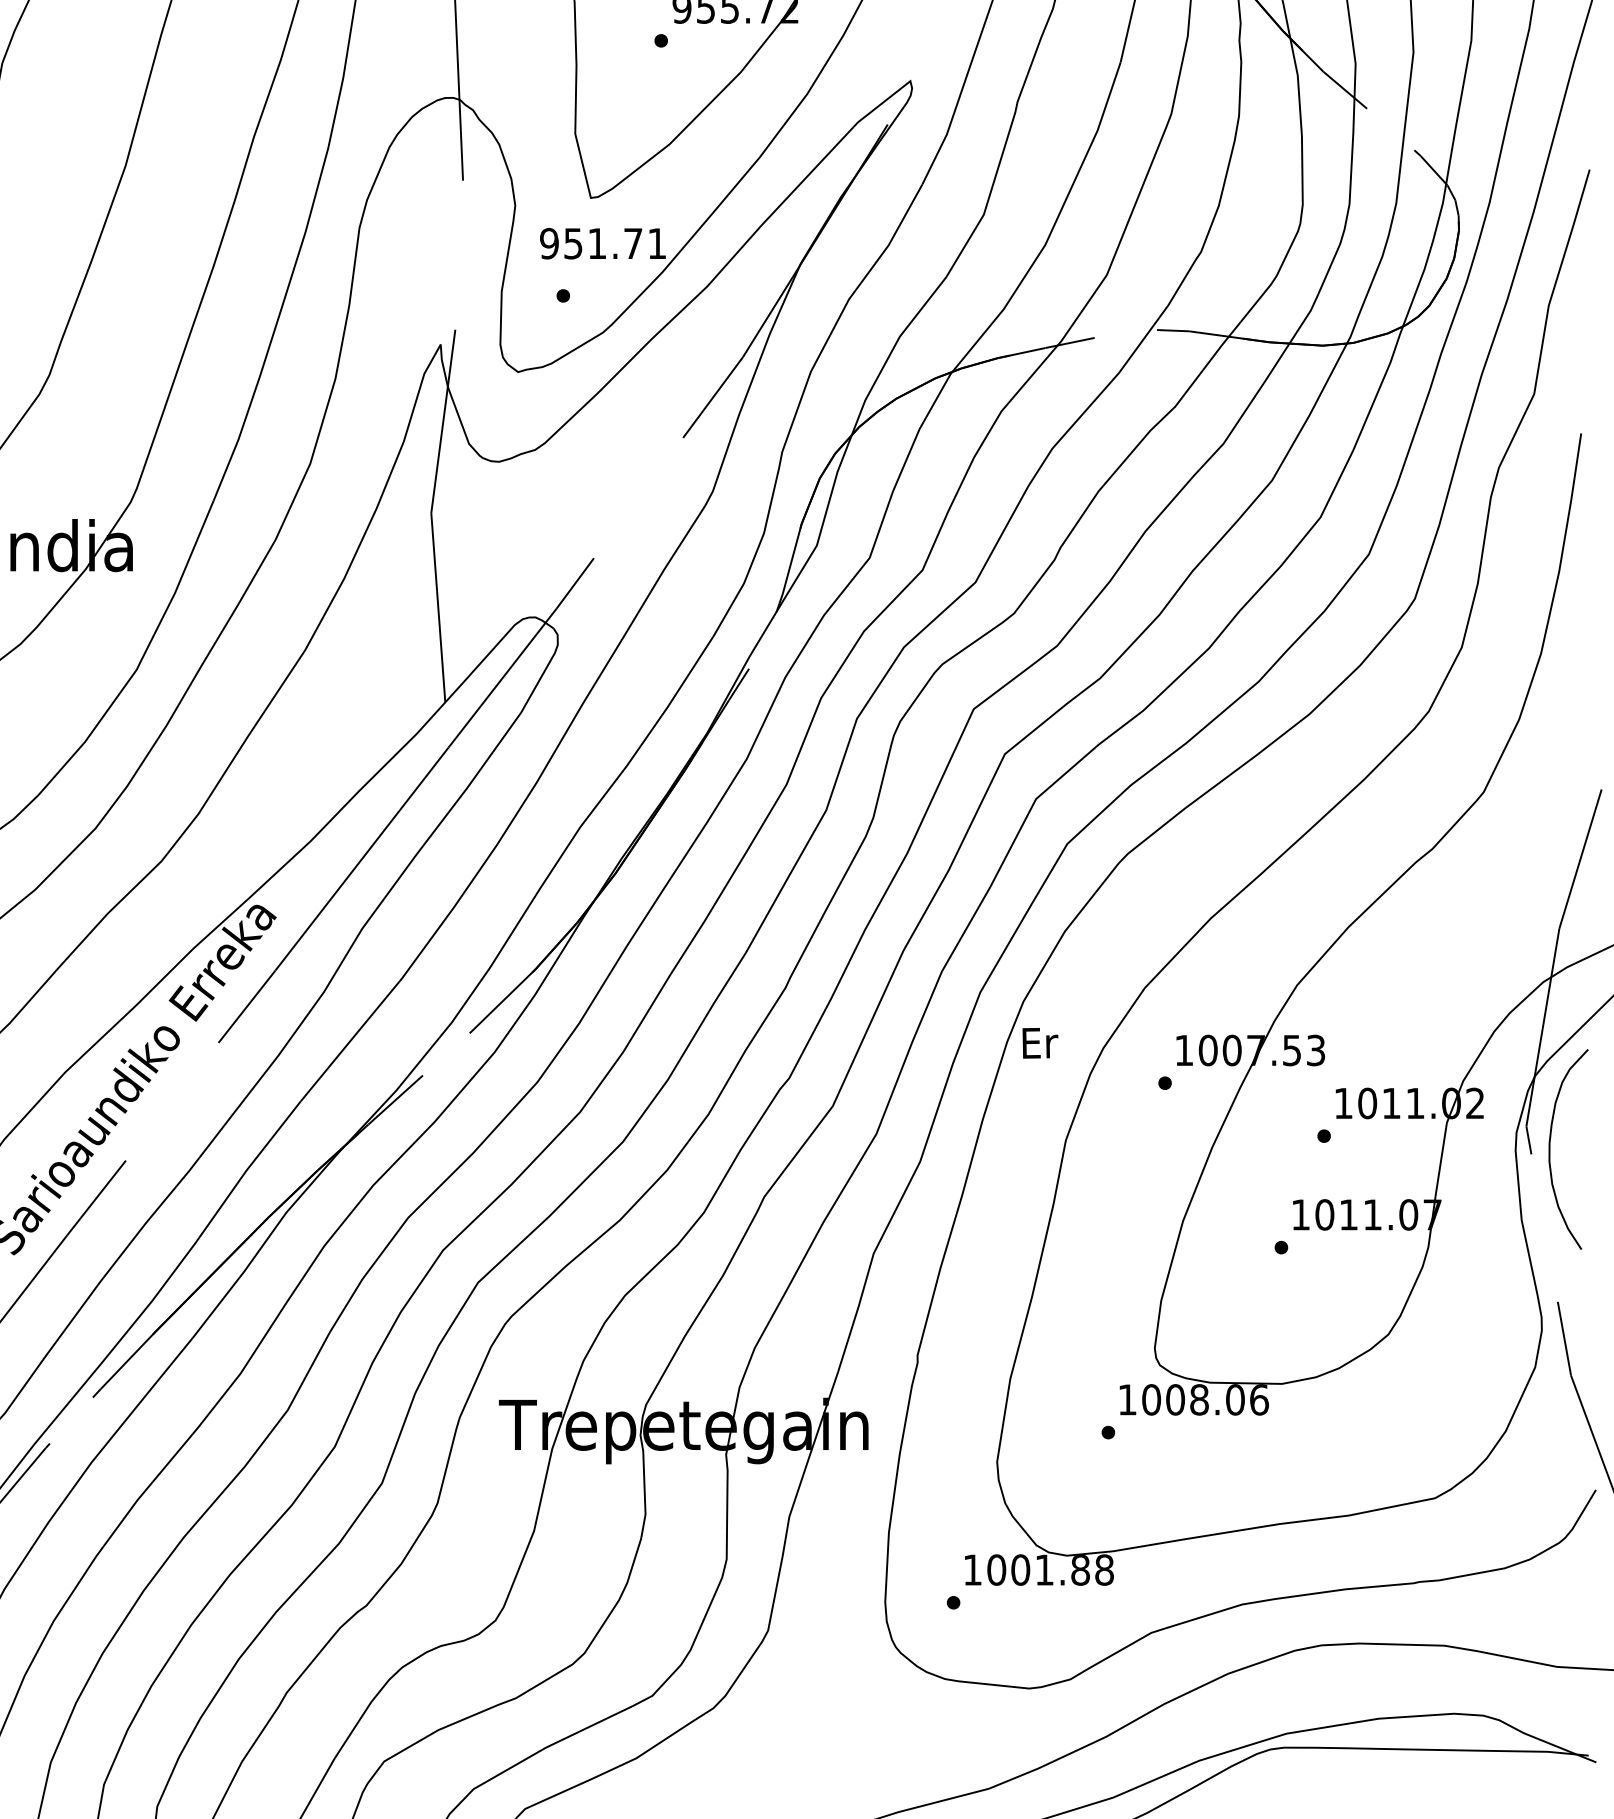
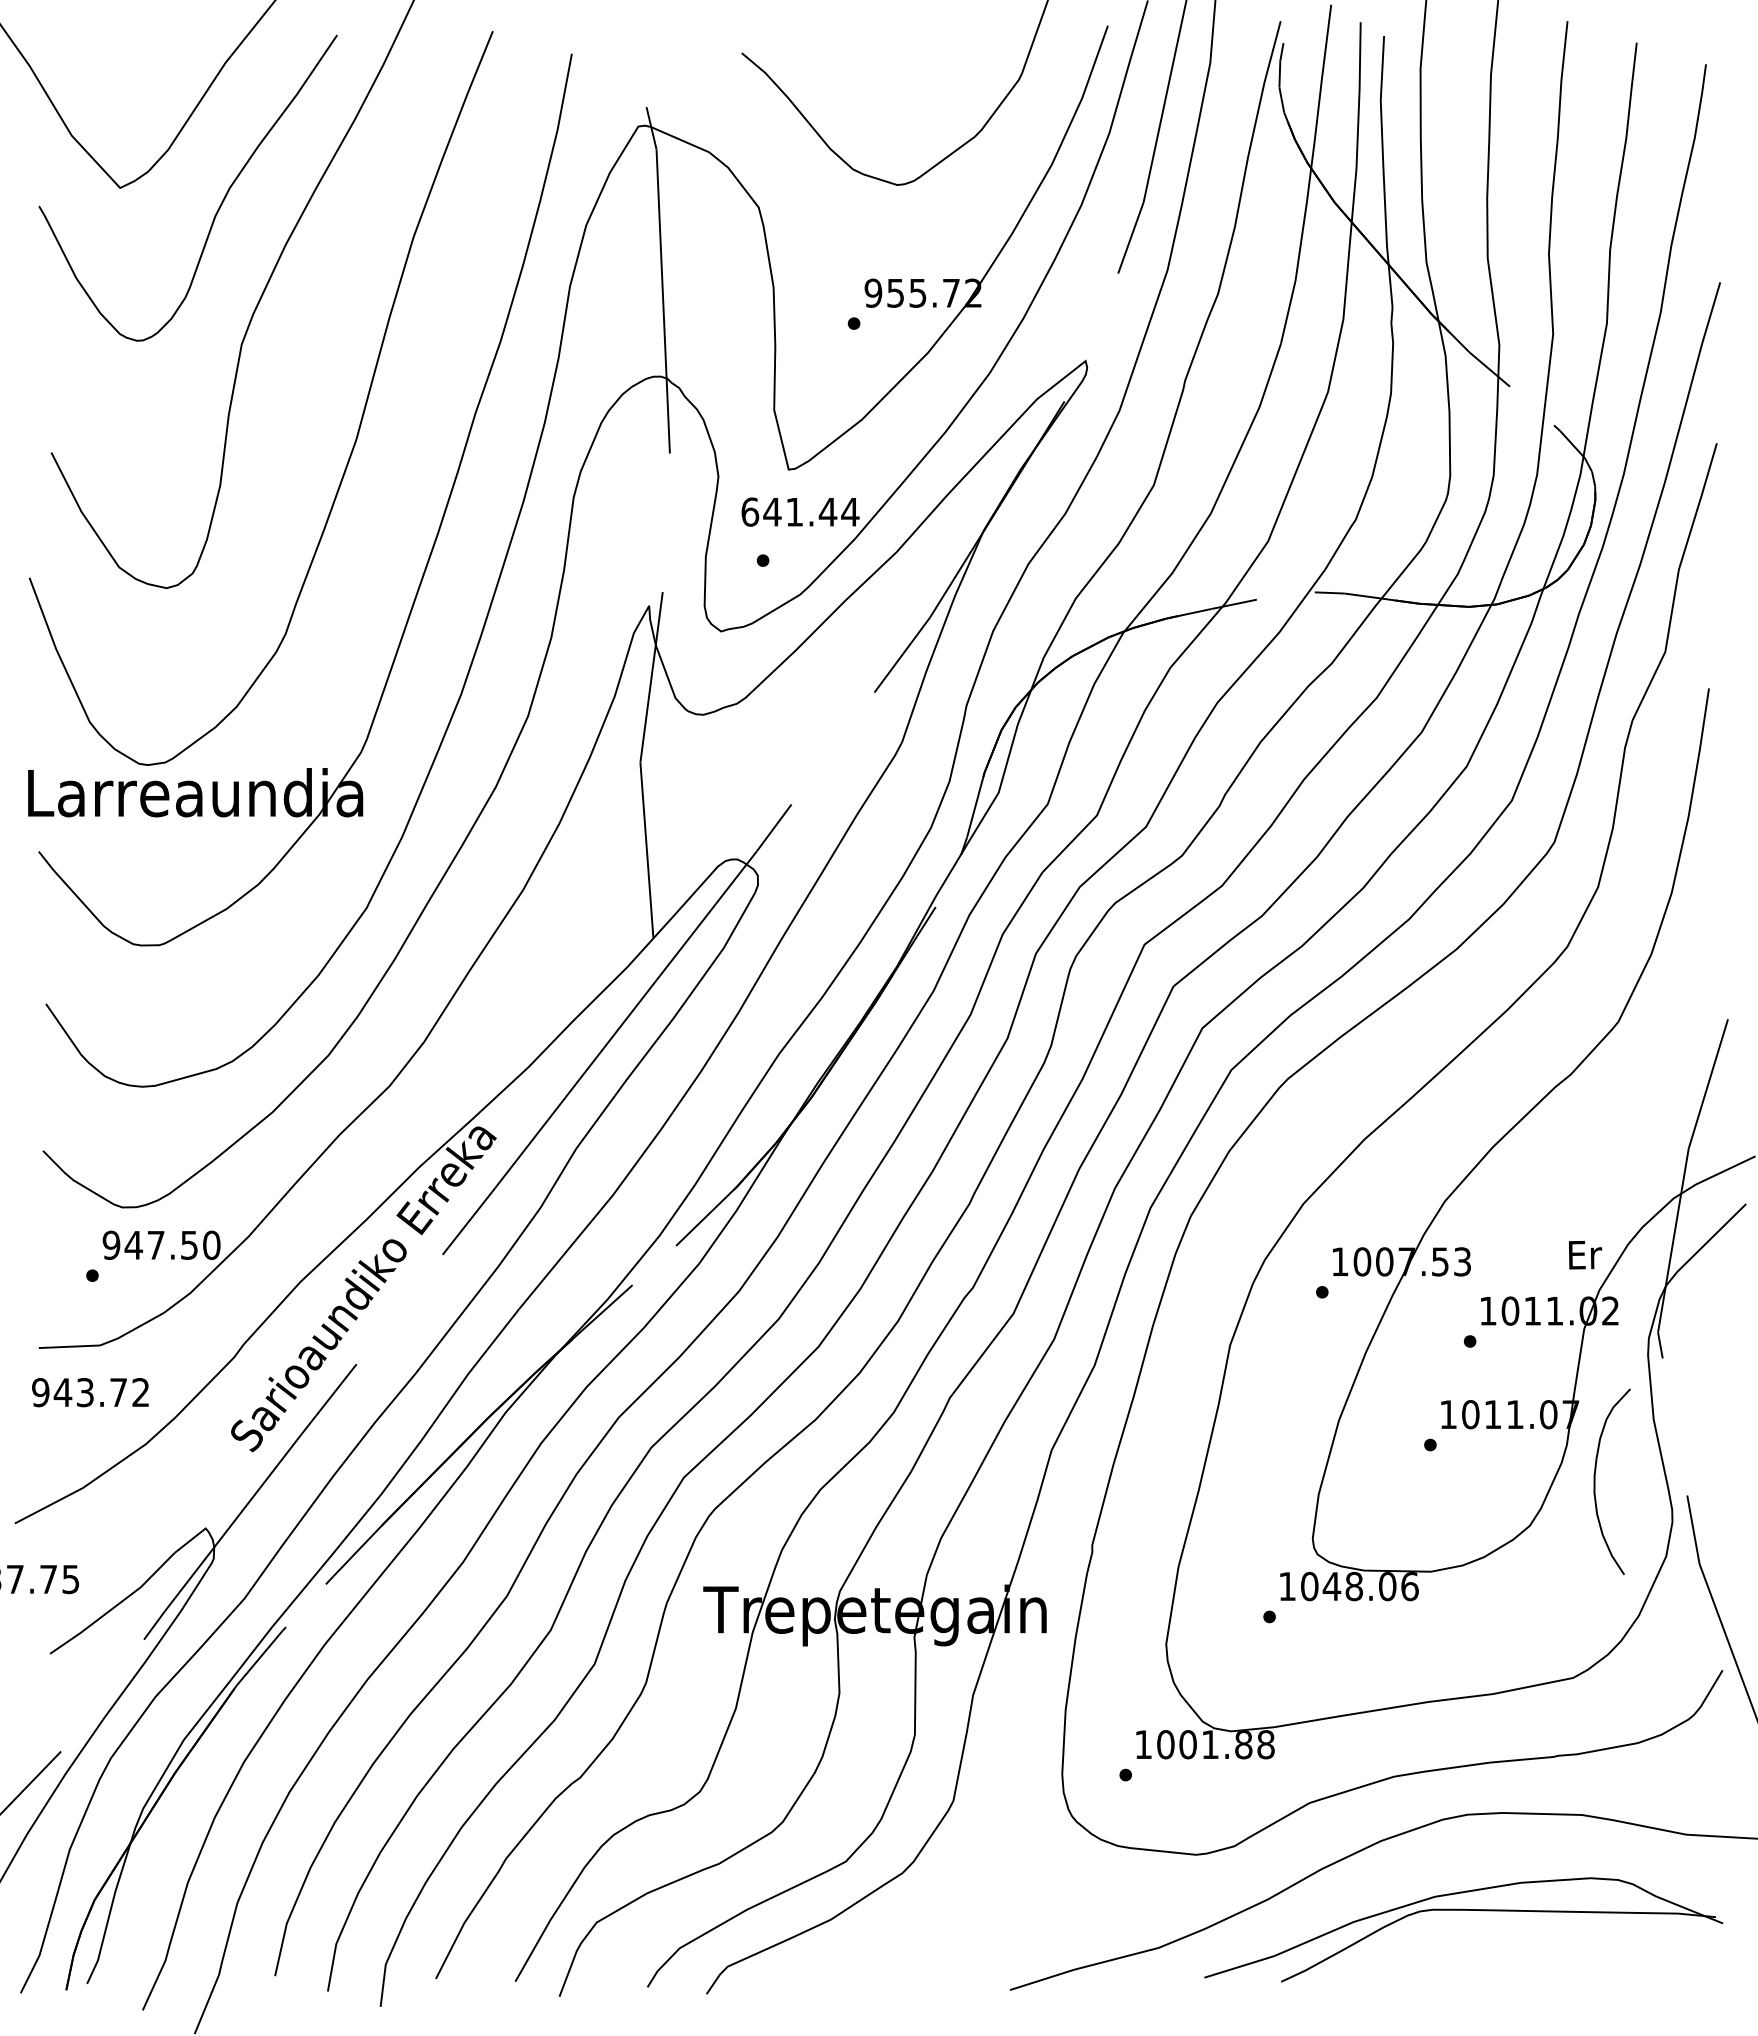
text: (603, 243) -> (800, 511), 951.71 -> 641.44
text: (1040, 1043) -> (1585, 1255), moved
curve: (1550, 1149) -> (1595, 1481), moved
text: (1174, 1399) -> (1331, 1586), 1008.06 -> 1048.06

